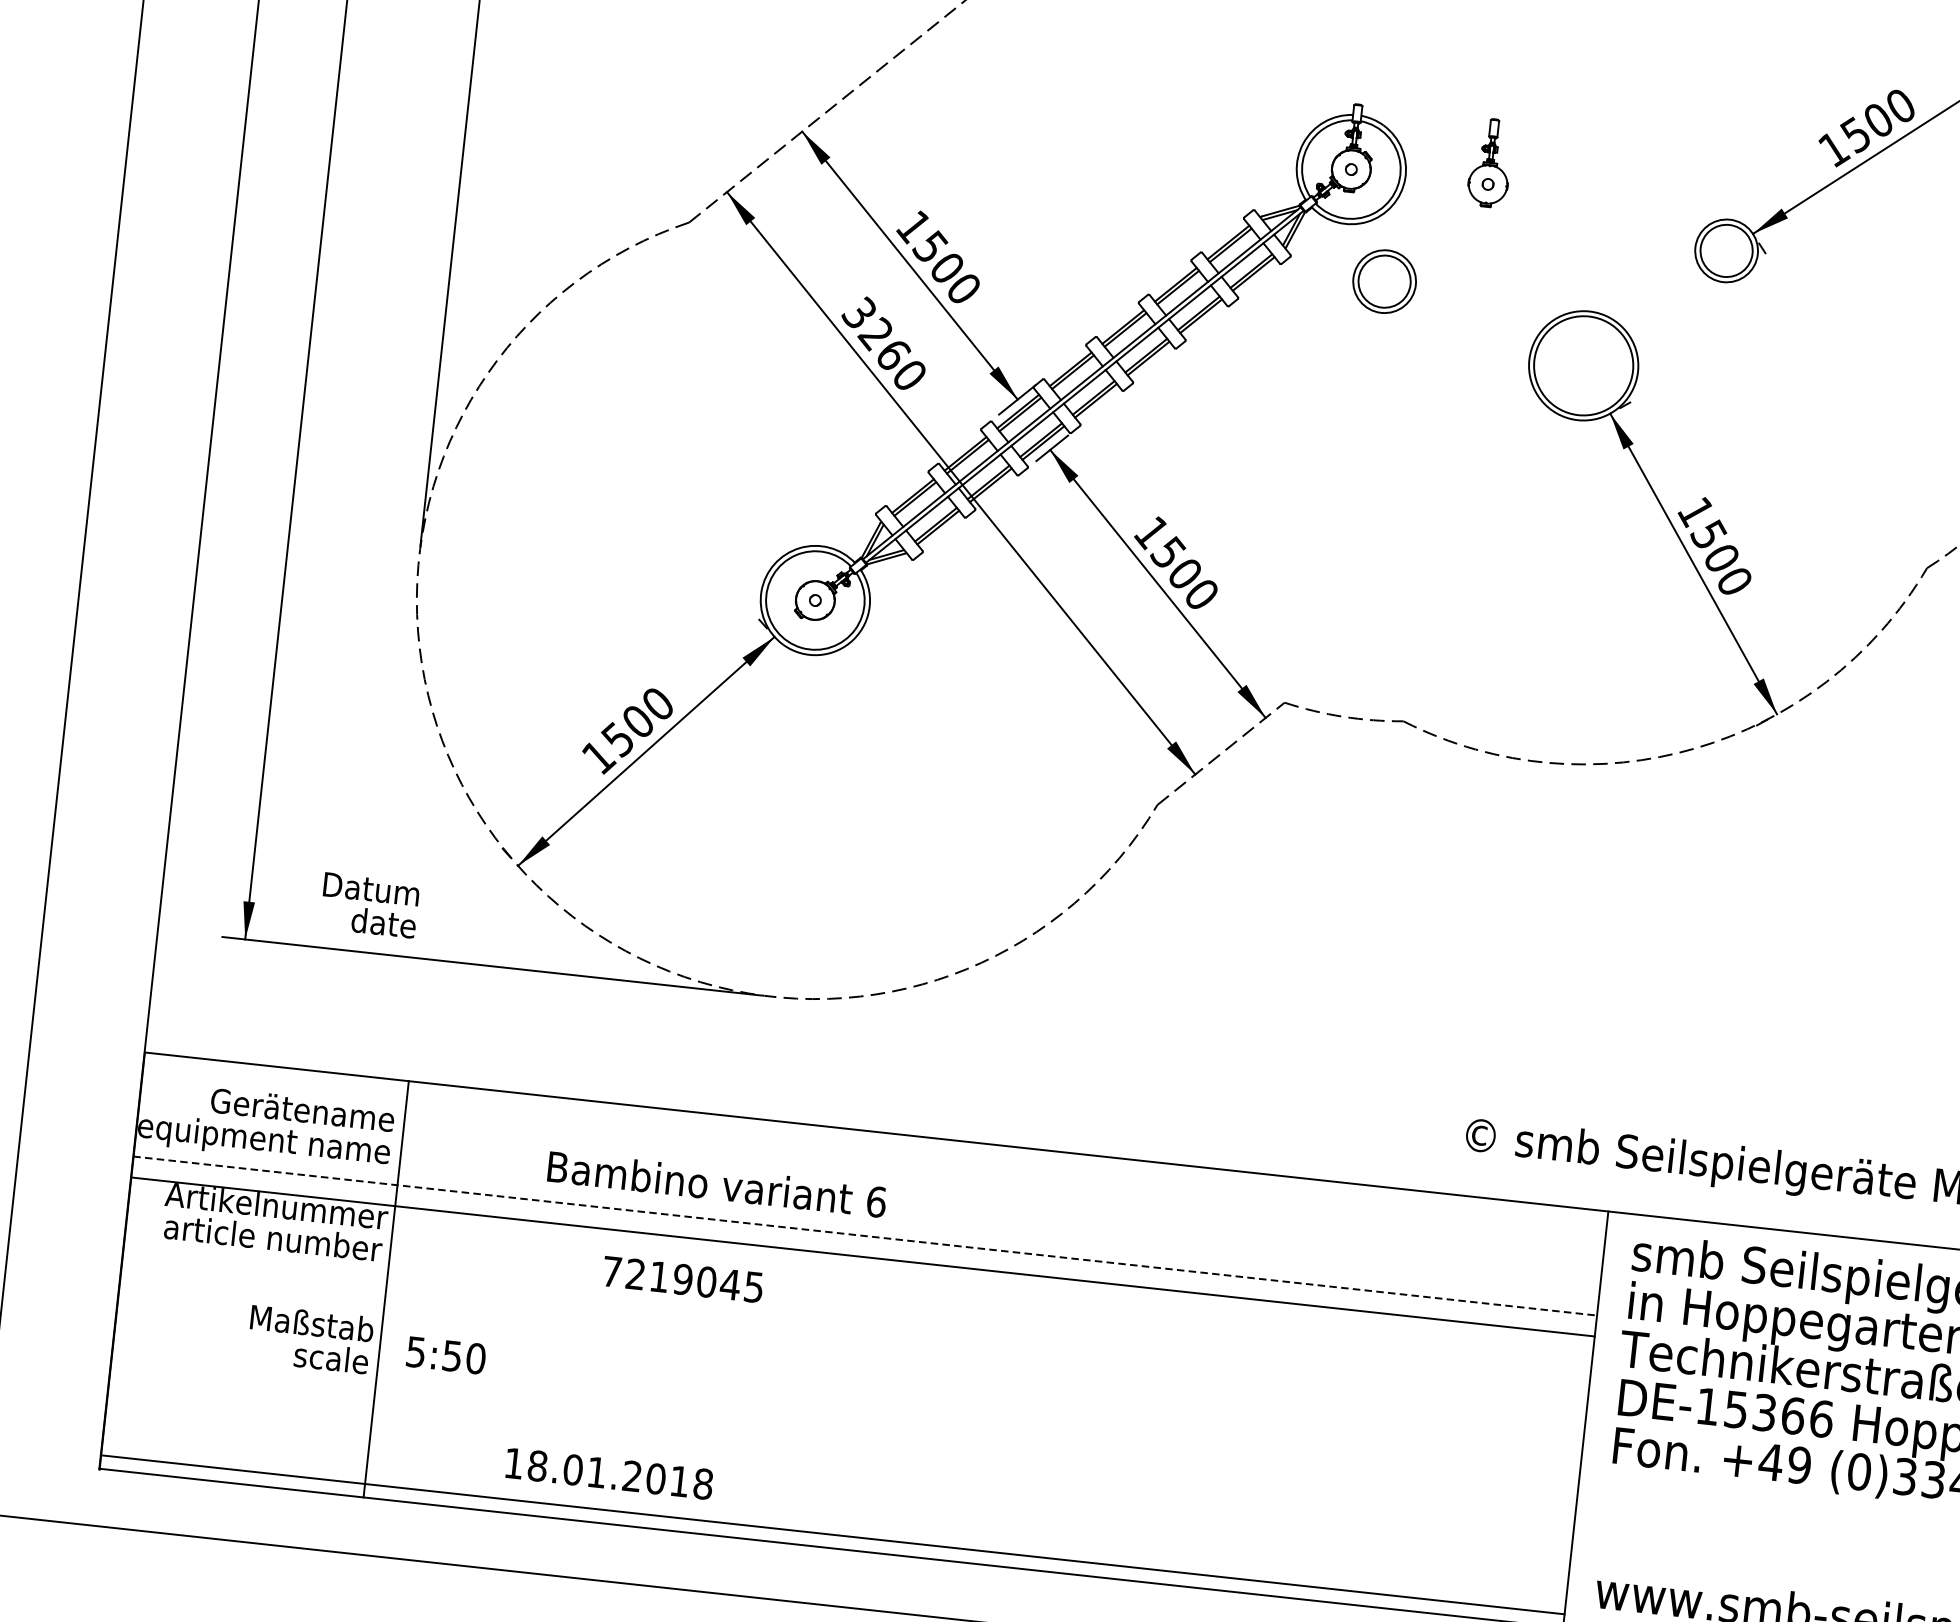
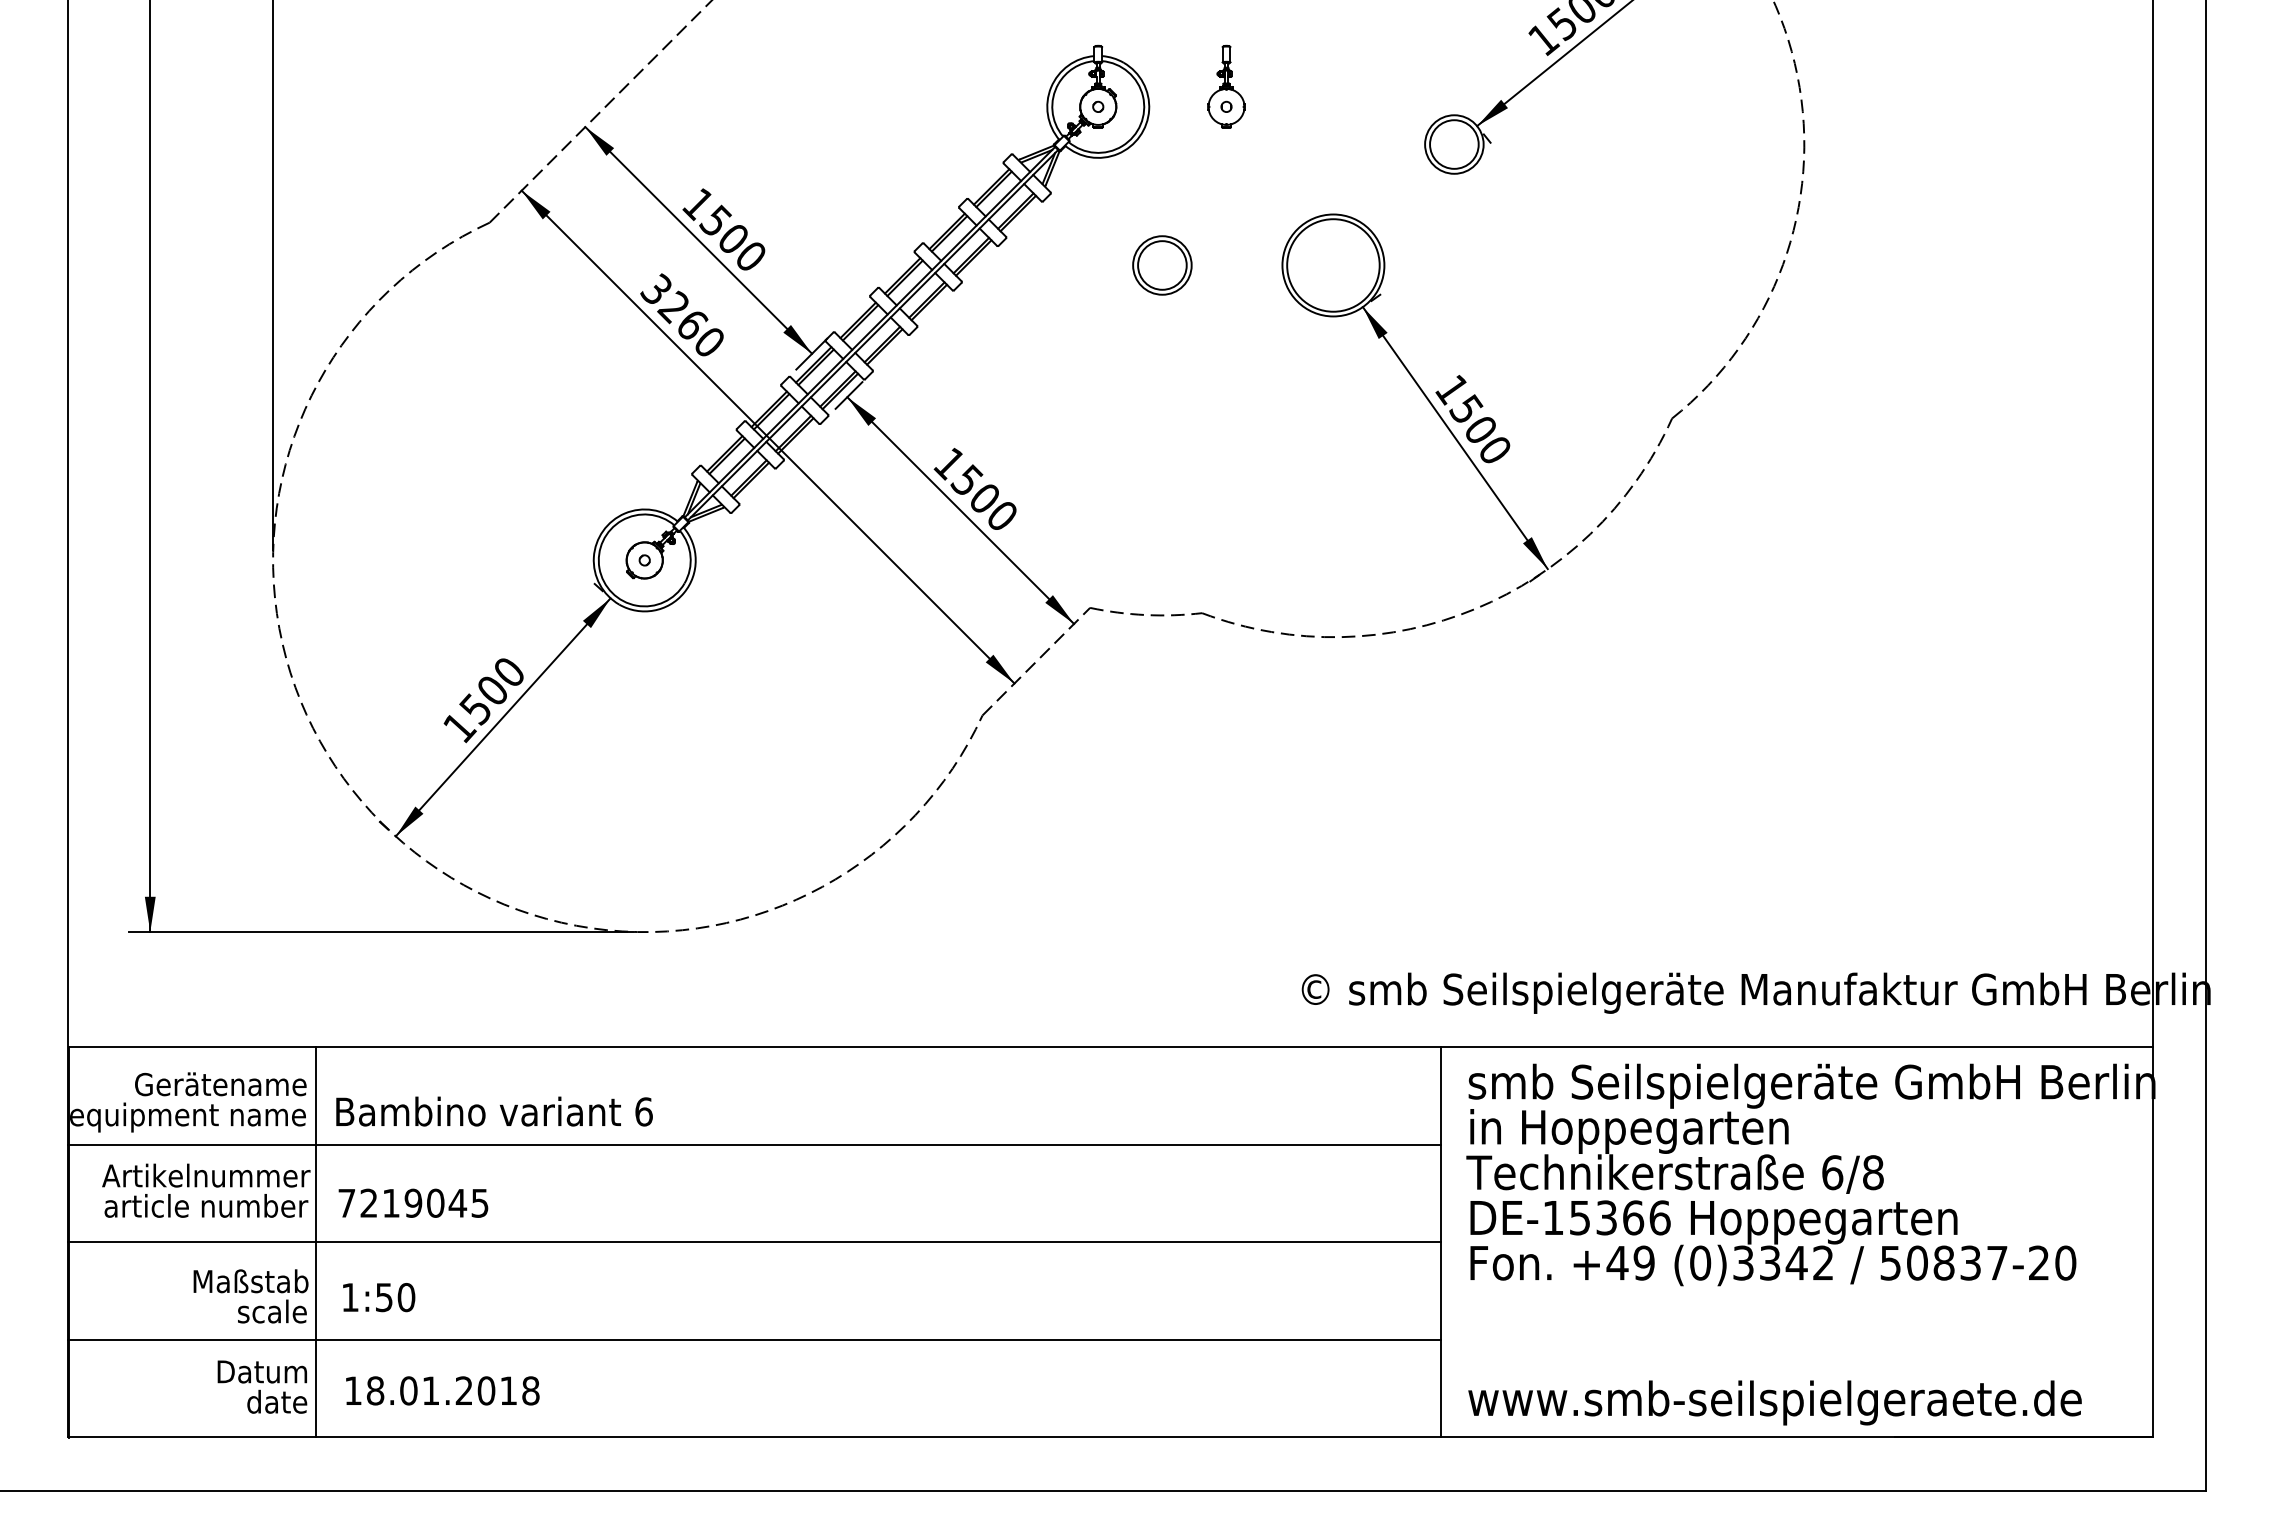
part: (1384, 281) -> (1162, 265), moved
text: (370, 904) -> (262, 1386), moved
text: (717, 1184) -> (494, 1111), moved
line: (864, 1235) -> (754, 1144), dashed -> solid
line: (862, 1257) -> (754, 1242), moved
text: (683, 1278) -> (413, 1202), moved
text: (416, 1352) -> (350, 1297), 5:50 -> 1:50
text: (609, 1473) -> (442, 1390), moved
line: (832, 1534) -> (754, 1339), moved

